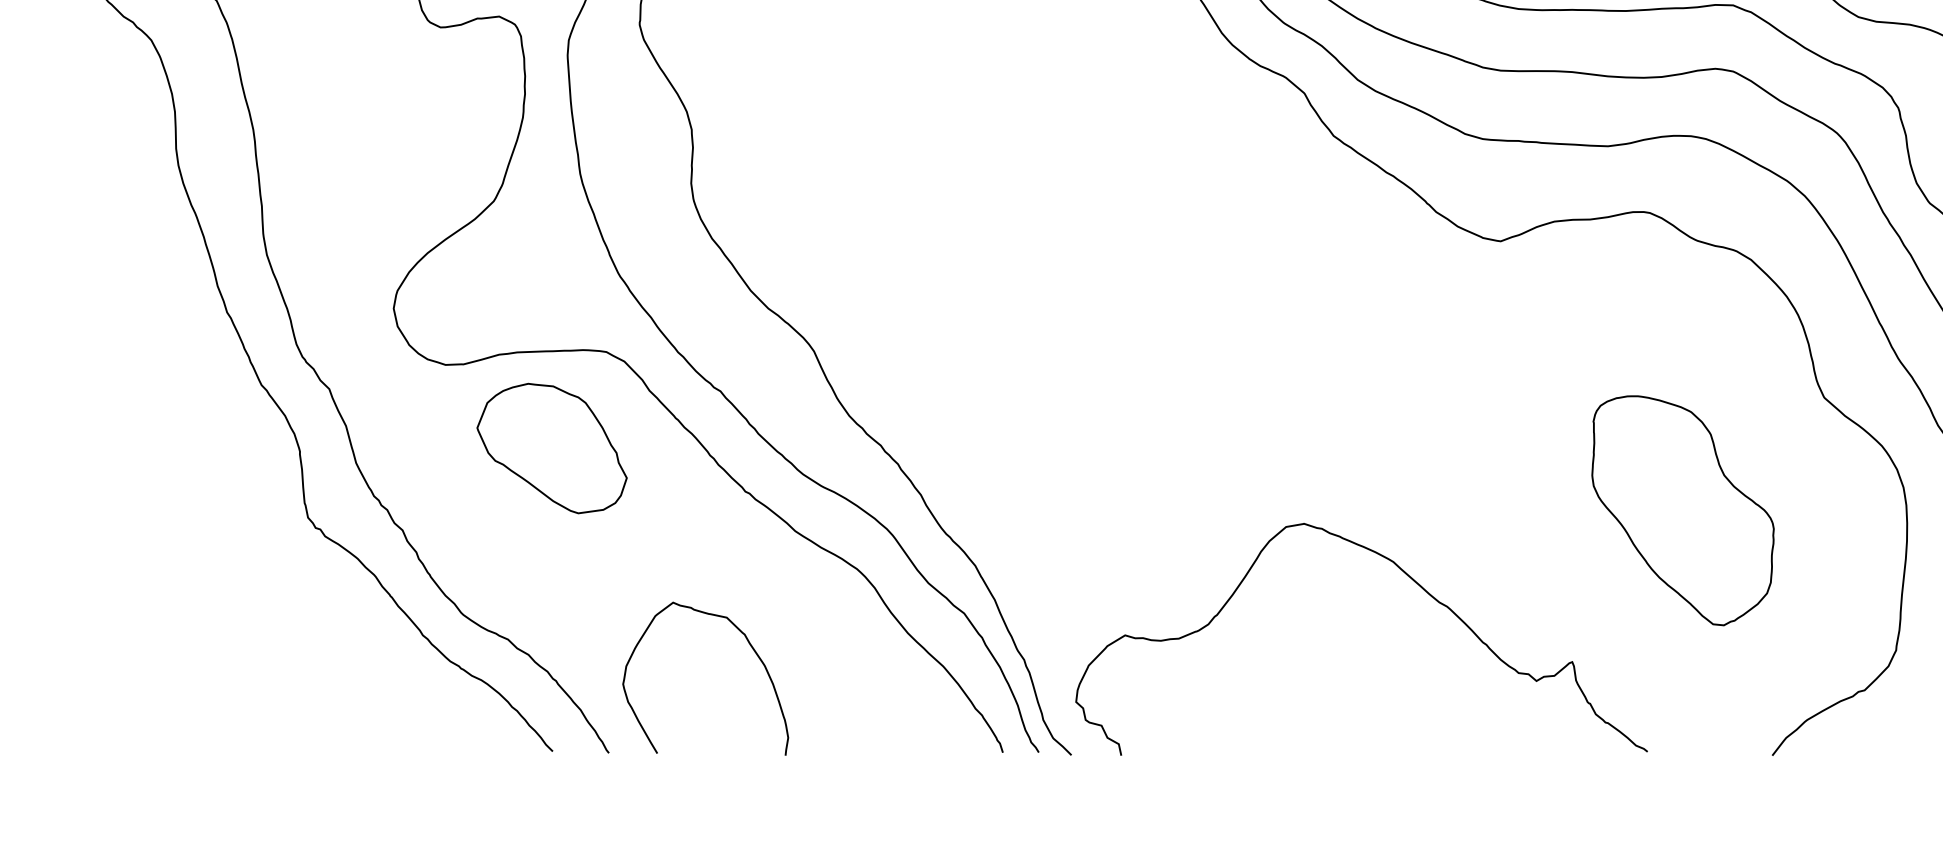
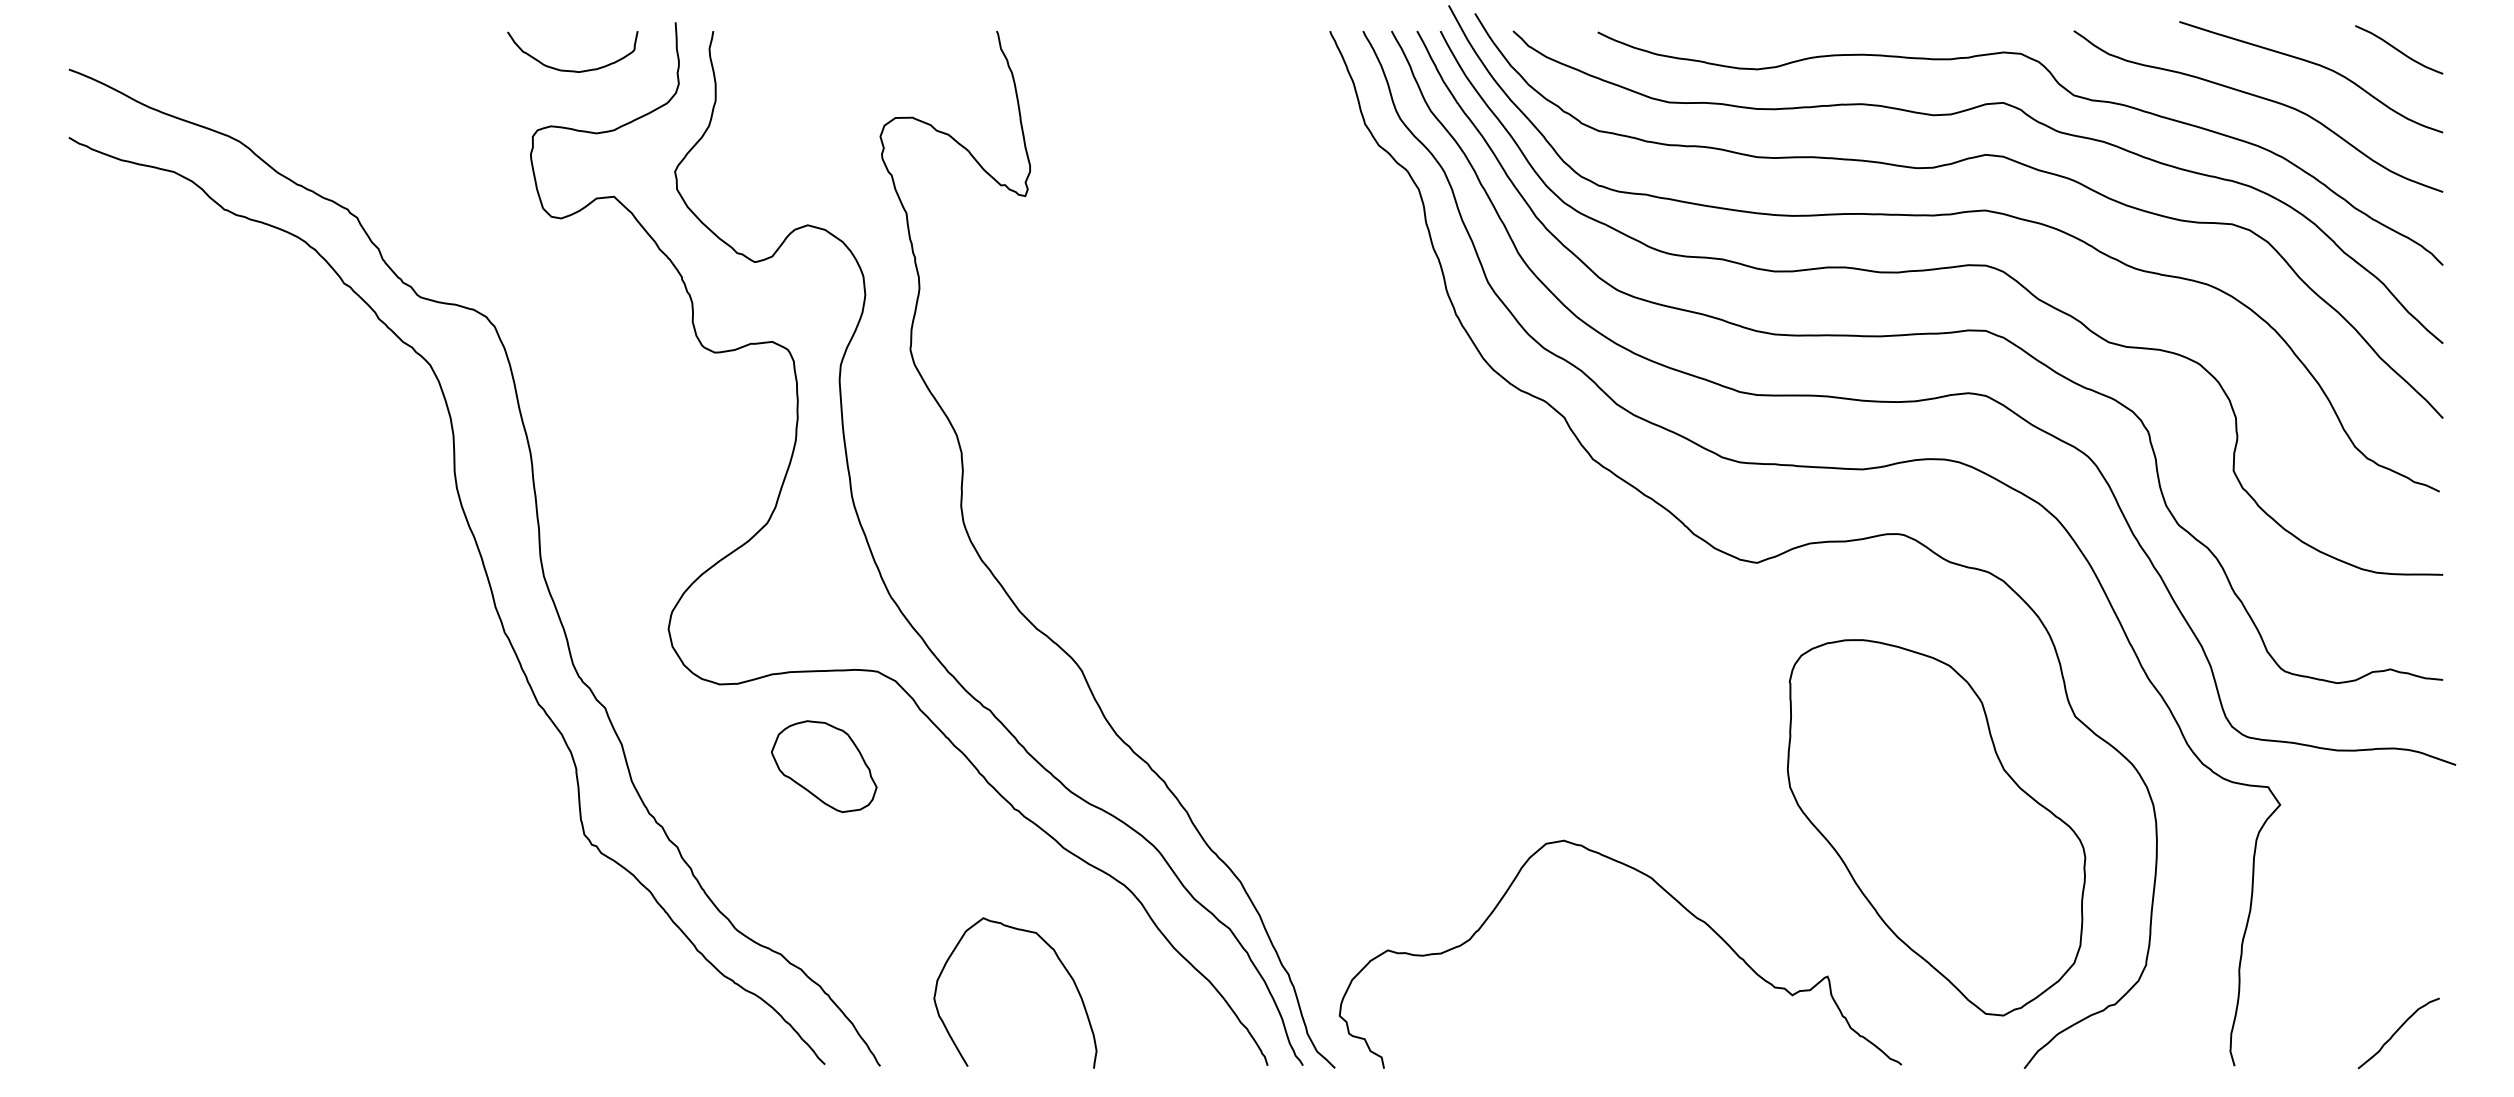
part: (551, 448) -> (823, 766), size x0.71
part: (1683, 510) -> (1936, 827), size x1.67
curve: (750, 646) -> (1059, 961), moved

